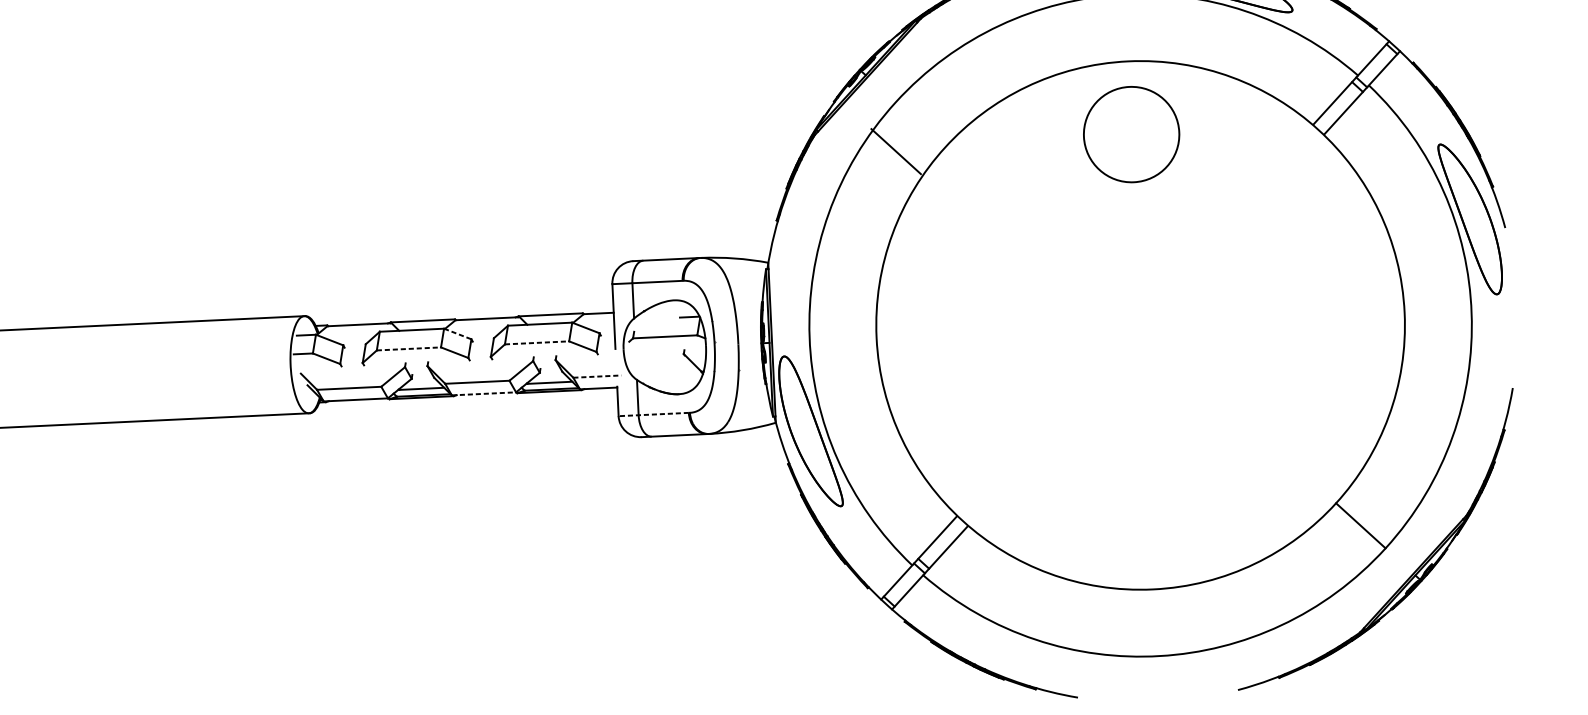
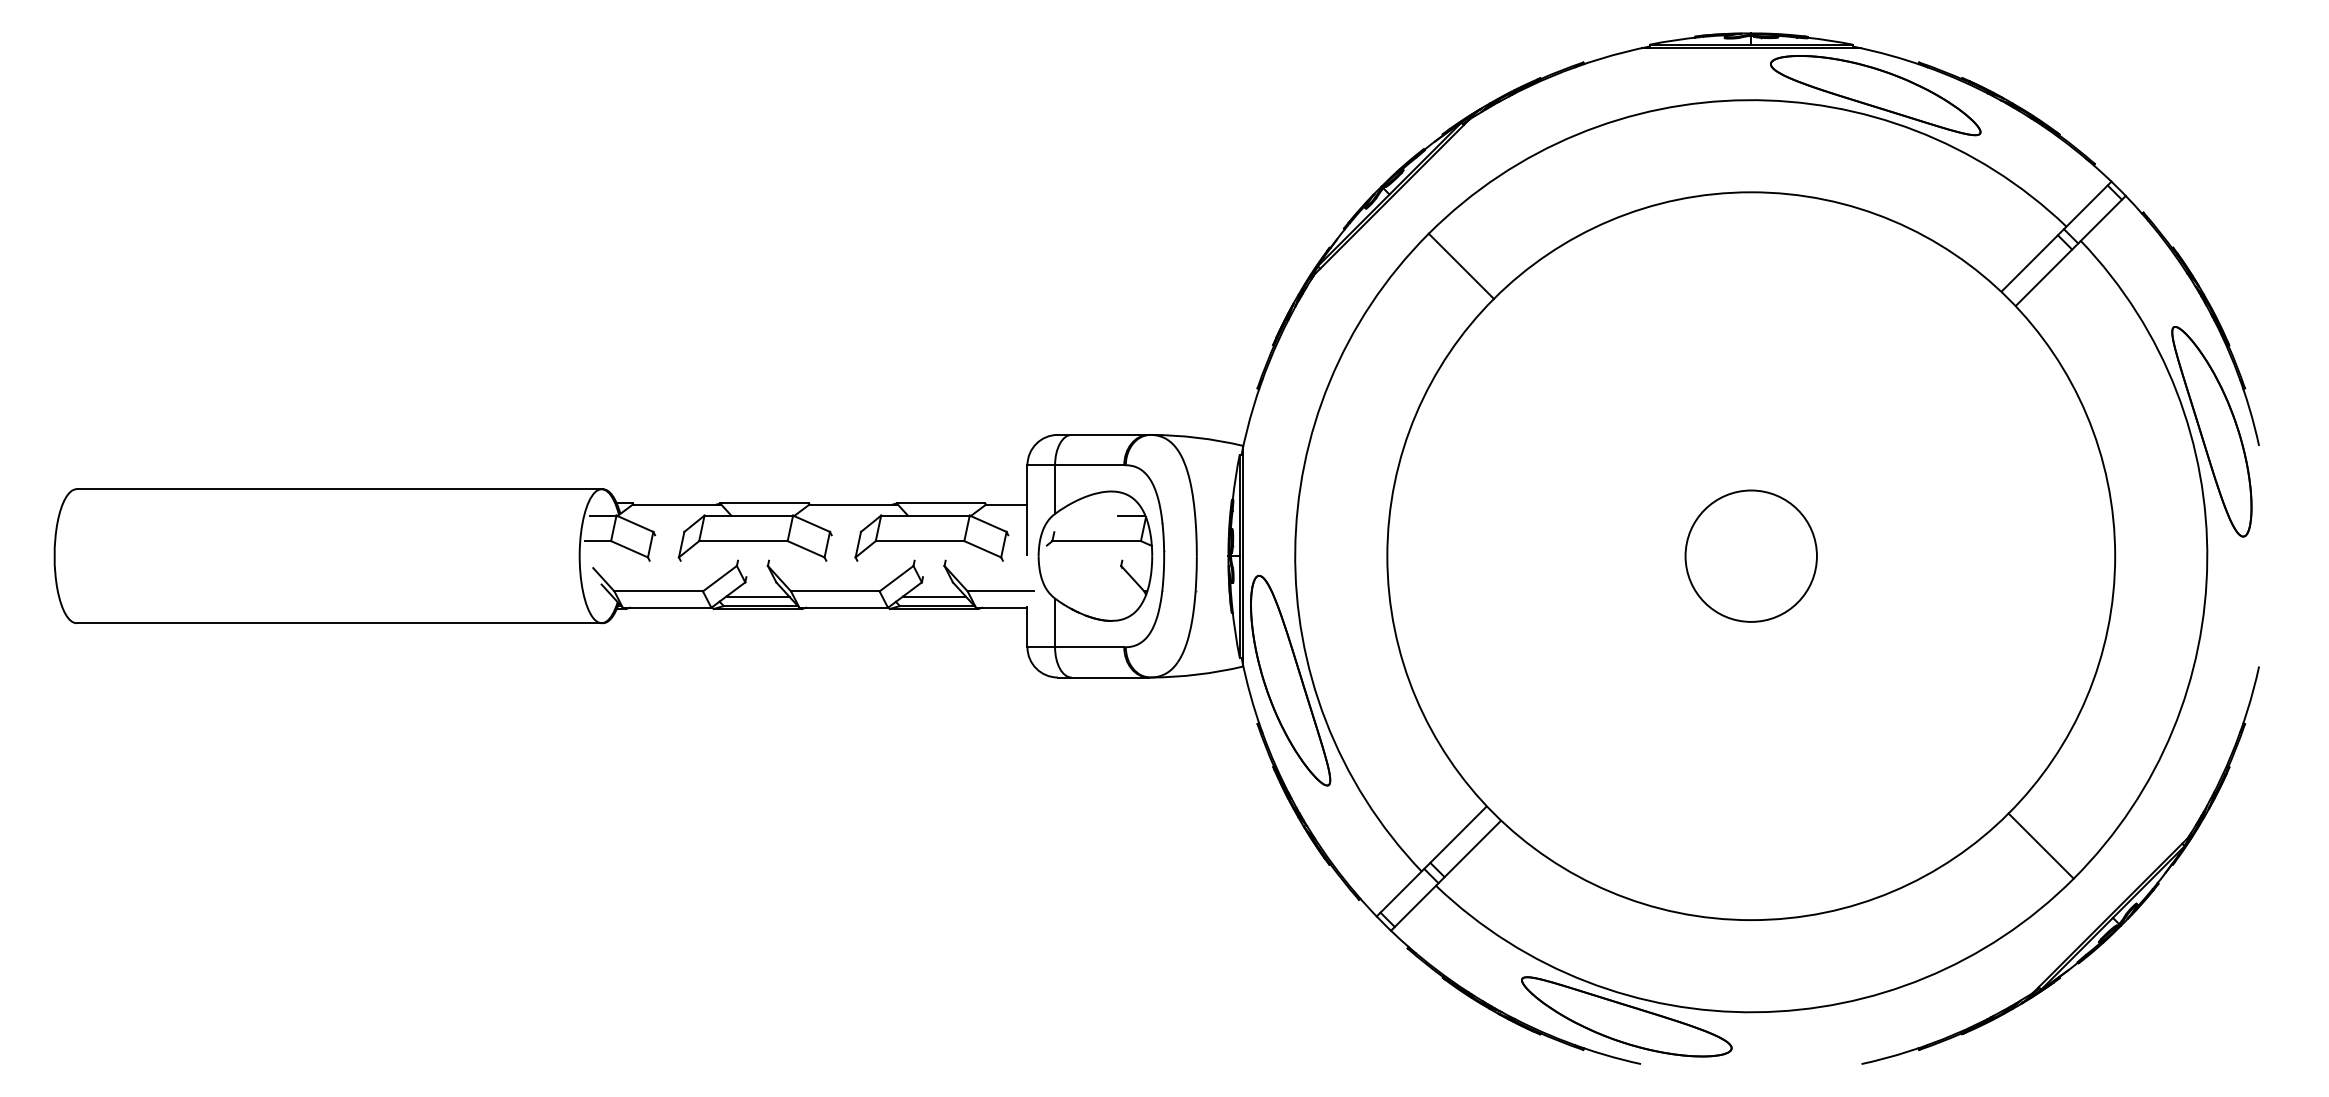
circle: (1131, 134) -> (1750, 555), moved
line: (895, 151) -> (1460, 265), moved
line: (458, 333) -> (812, 523), dashed -> solid
line: (537, 343) -> (920, 541), dashed -> solid
line: (408, 349) -> (743, 541), dashed -> solid
line: (597, 376) -> (1001, 591), dashed -> solid
line: (484, 393) -> (844, 607), dashed -> solid
line: (653, 414) -> (1075, 647), dashed -> solid
part: (1065, 663) -> (1626, 1016), added

